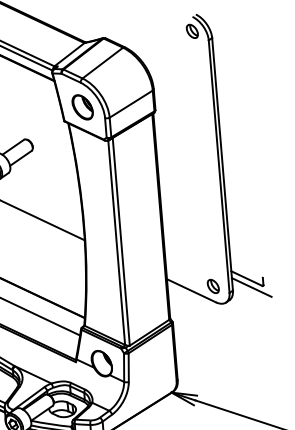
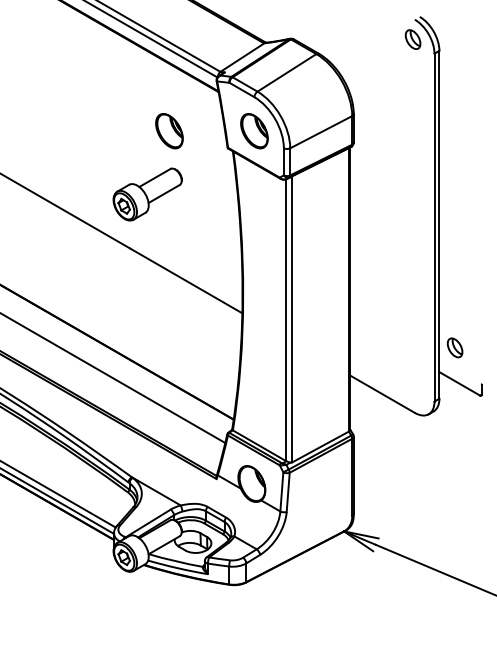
part: (21, 112) -> (169, 131), added
part: (212, 286) -> (454, 347), moved
line: (251, 287) -> (465, 396), removed

